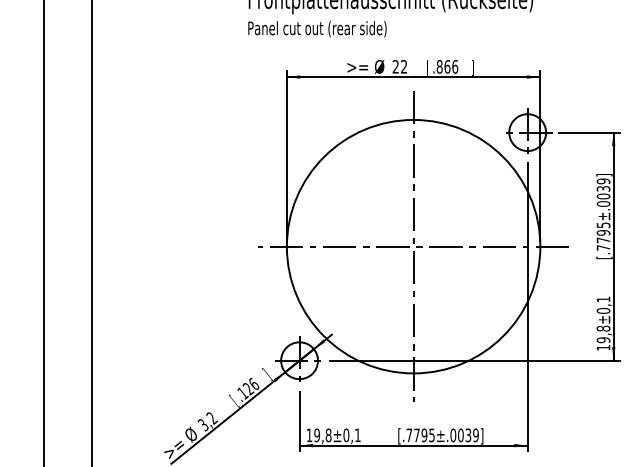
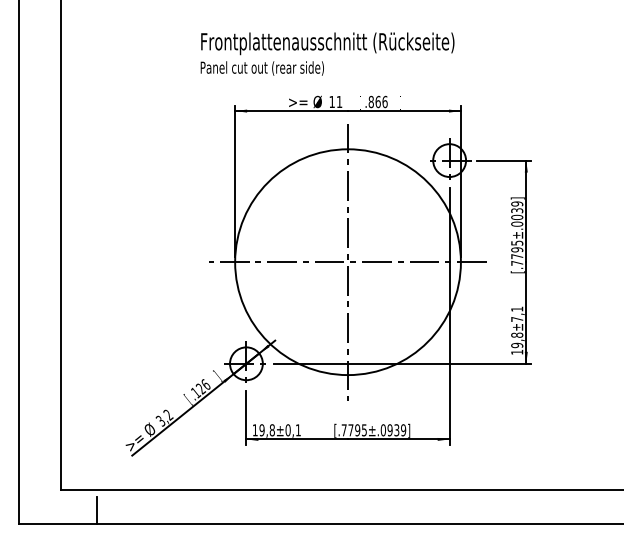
text: (399, 66) -> (335, 101), 22 -> 11
text: (603, 311) -> (517, 319), 19,8±0,1 -> 19,8±7,1
text: (460, 435) -> (389, 430), [.7795±.0039] -> [.7795±.0939]

